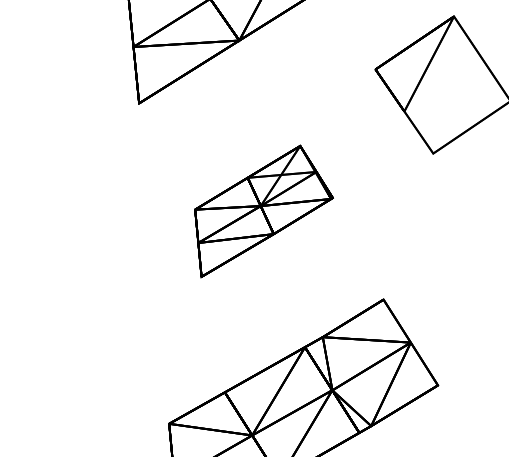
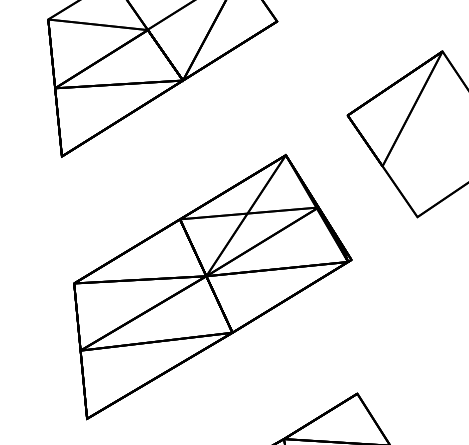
part: (263, 211) -> (212, 287), size x1.67

